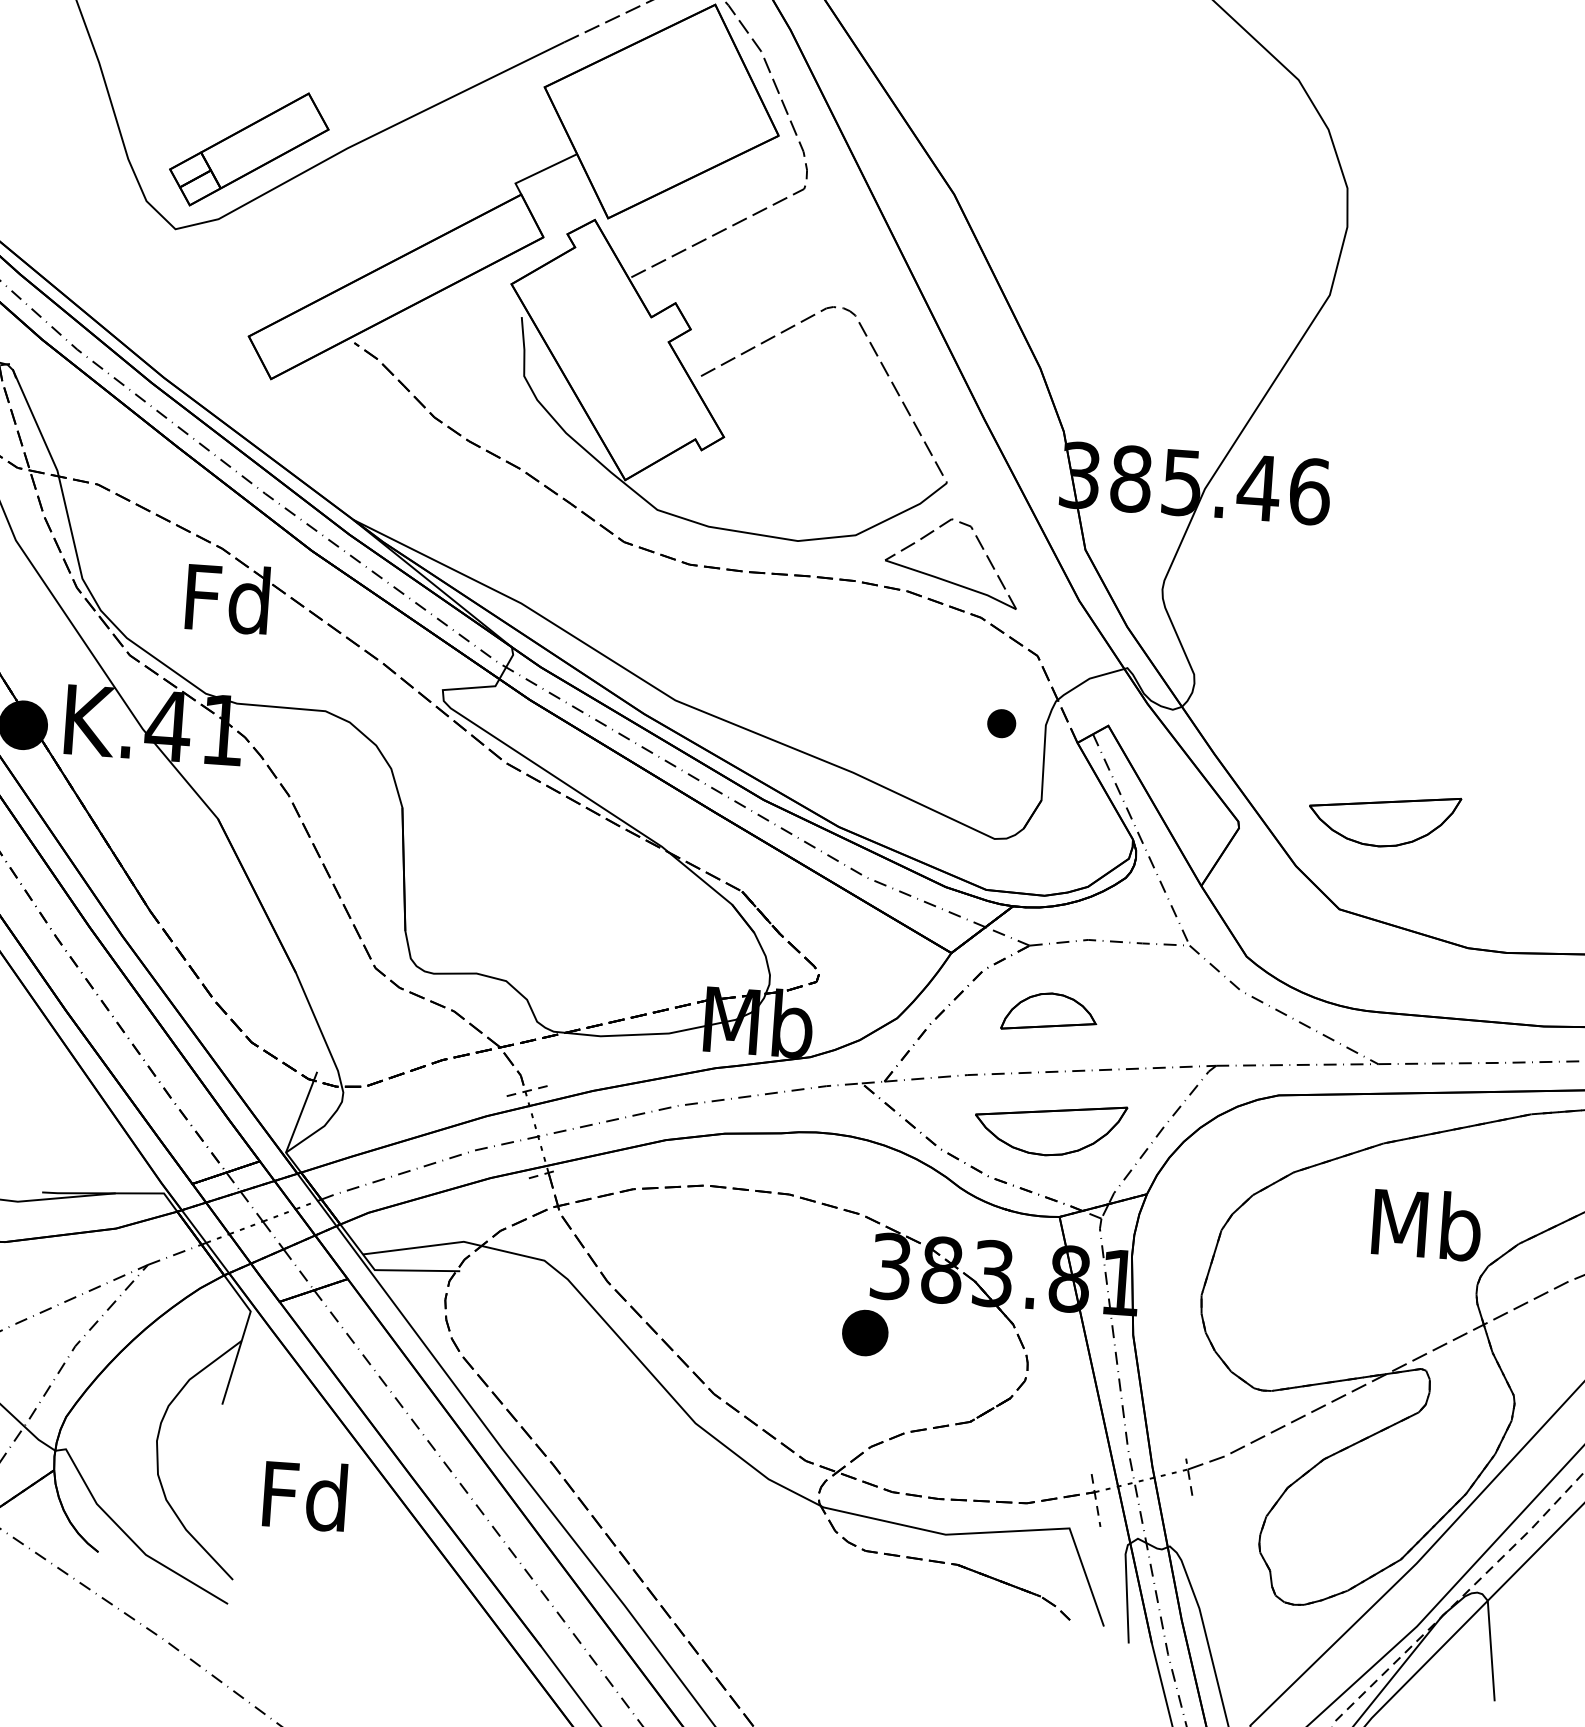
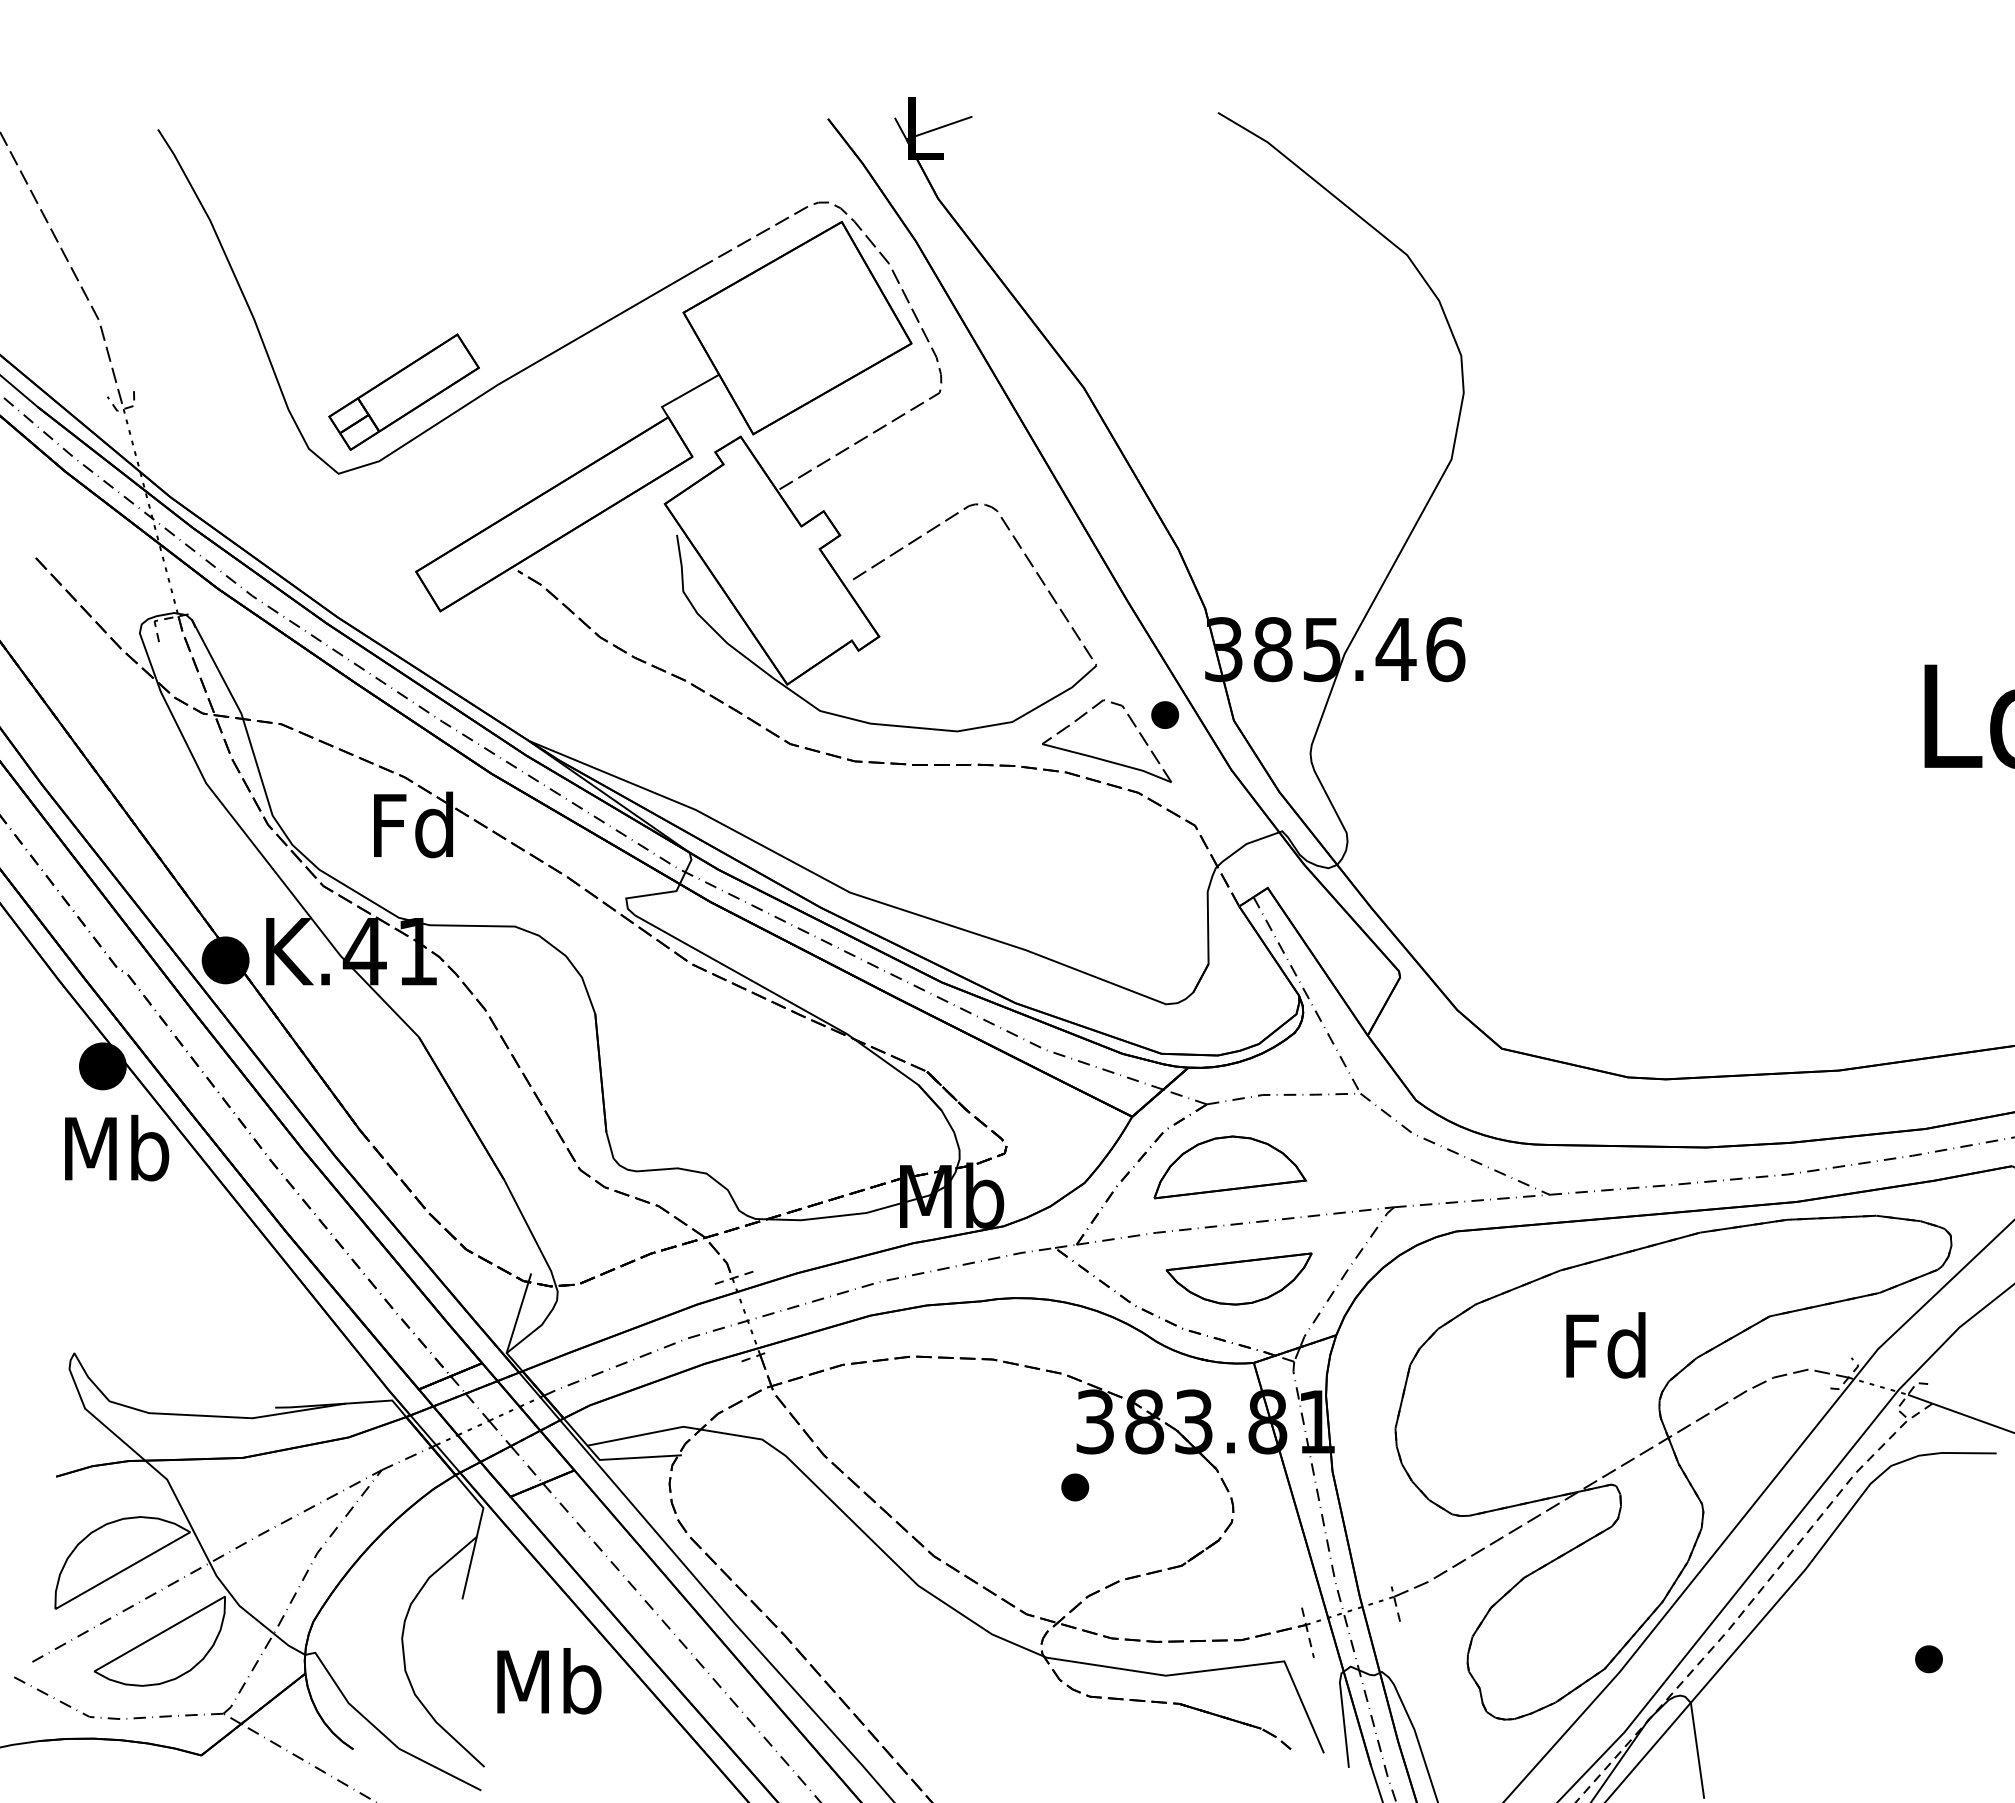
part: (1002, 723) -> (1165, 714), moved
part: (1383, 819) -> (1538, 959), removed
part: (1049, 1012) -> (1230, 1167), size x1.67
text: (1427, 1224) -> (1607, 1345), Mb -> Fd
part: (865, 1333) -> (1075, 1487), size x0.62
text: (306, 1496) -> (549, 1681), Fd -> Mb

